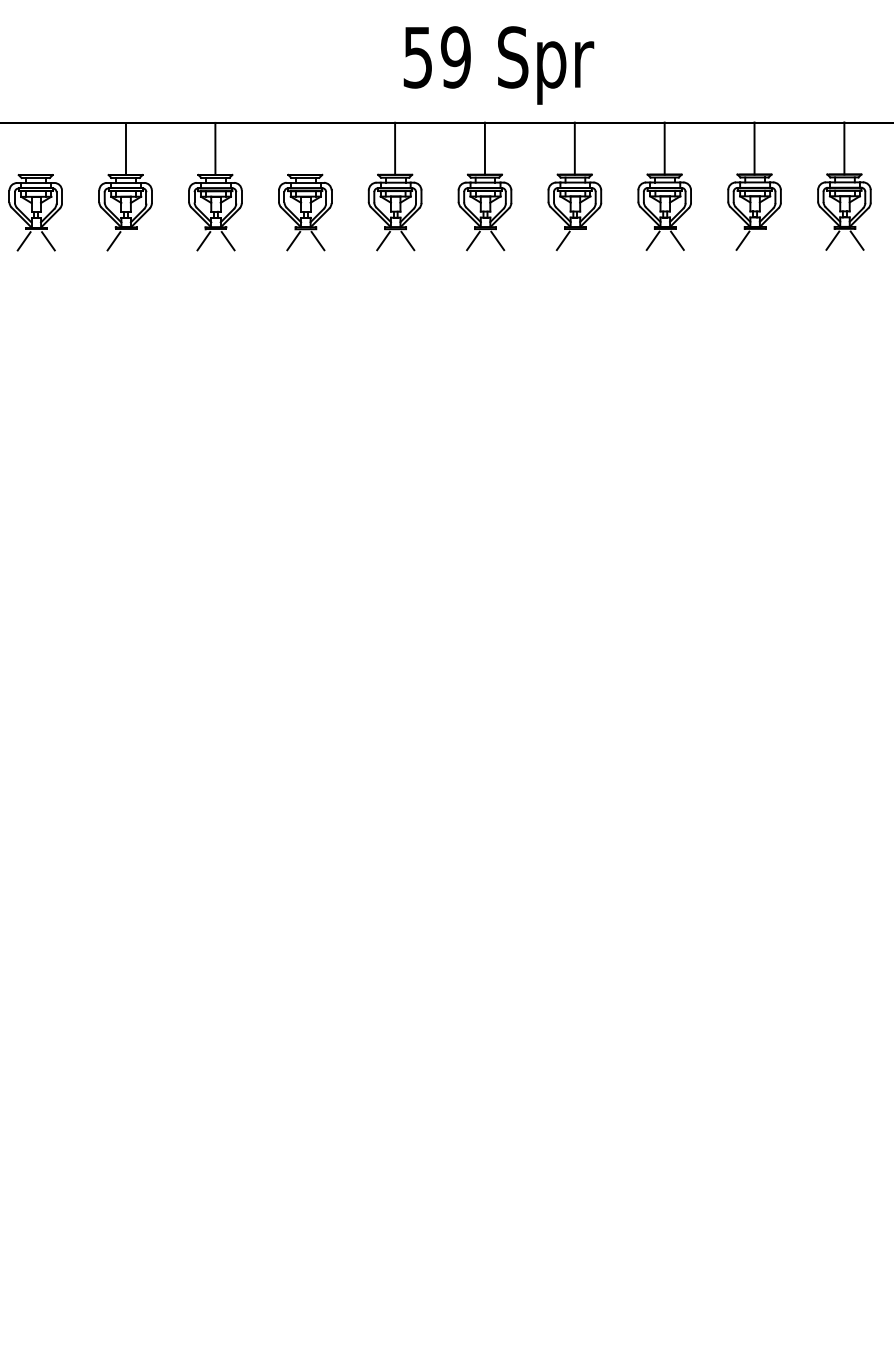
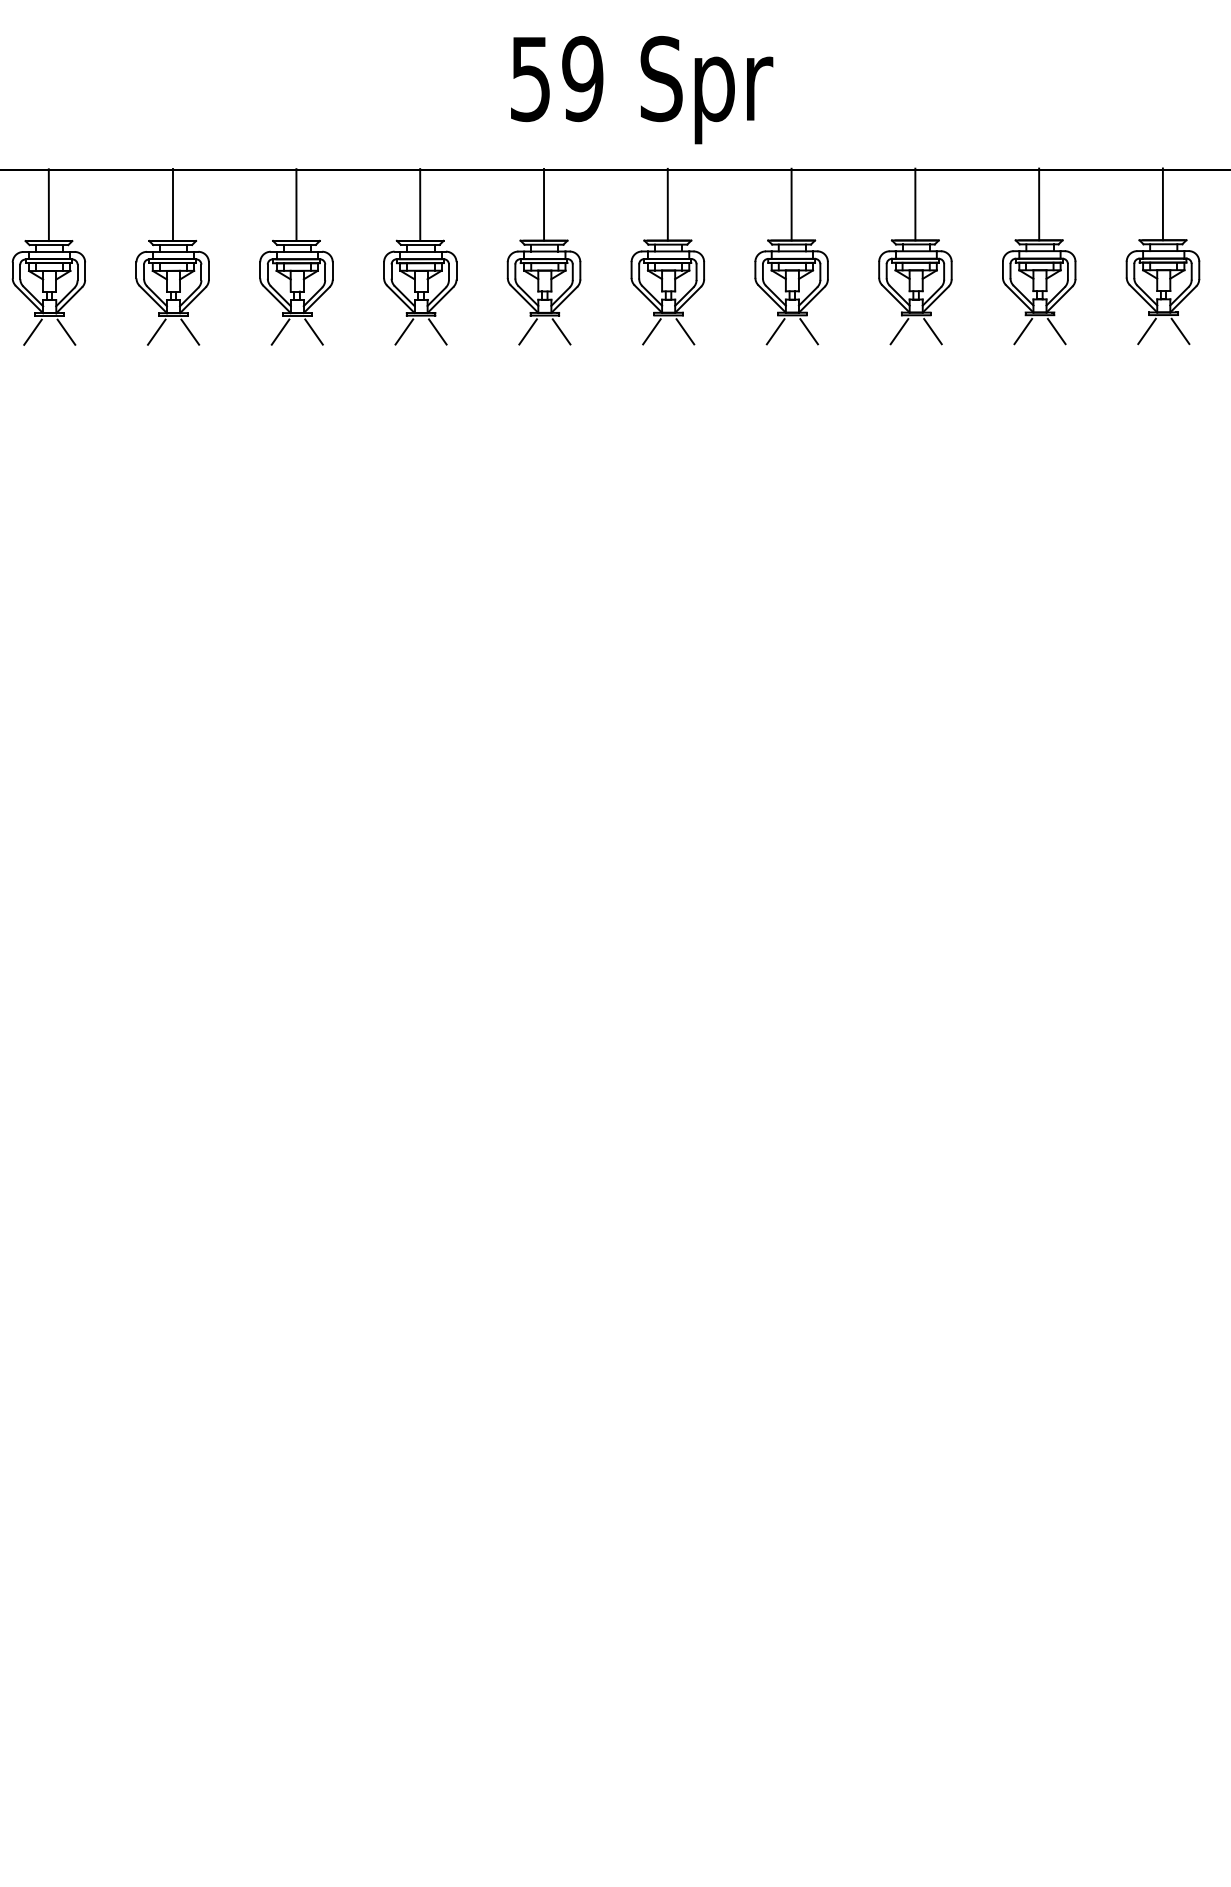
text: (499, 65) -> (642, 90), moved
line: (305, 148) -> (420, 204), added
line: (35, 149) -> (48, 205), added
line: (138, 240) -> (190, 331), added
line: (587, 240) -> (809, 331), added
line: (767, 240) -> (1056, 331), added

